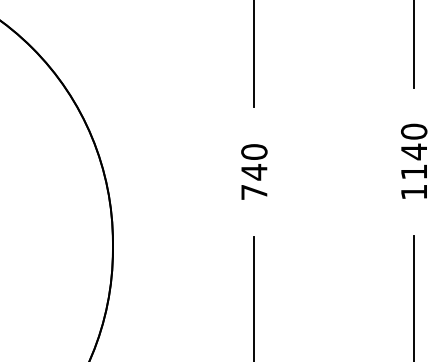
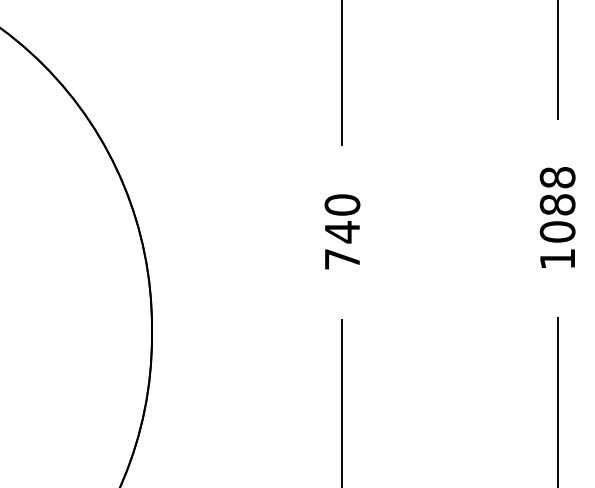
text: (414, 151) -> (558, 204), 1140 -> 1088

